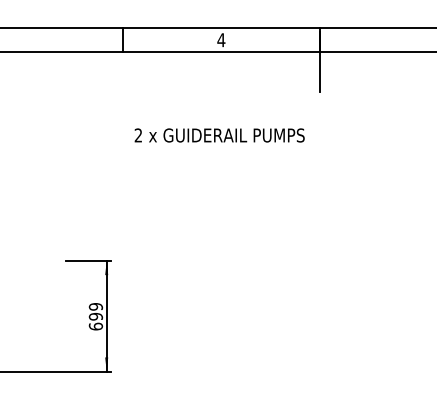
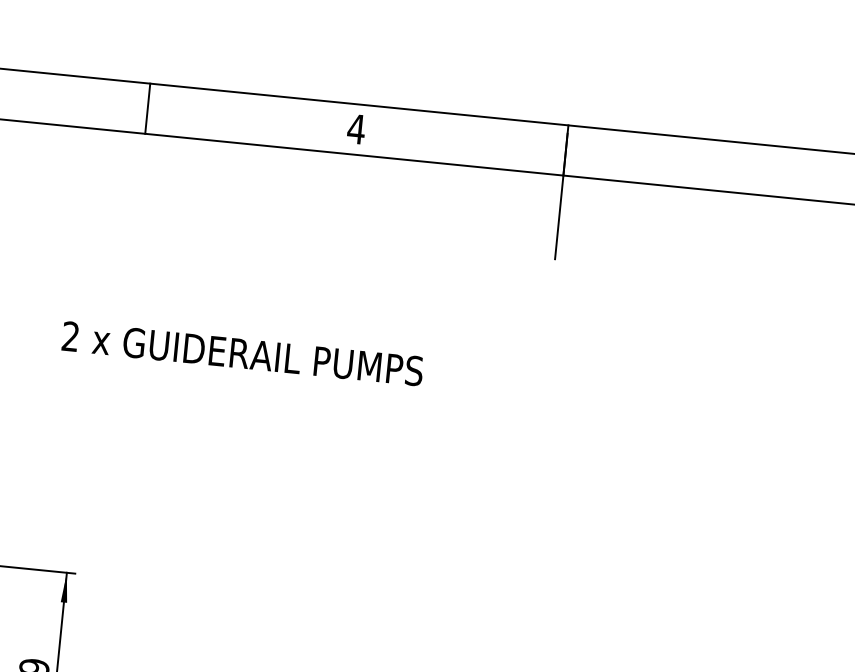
text: (219, 135) -> (242, 353), moved

